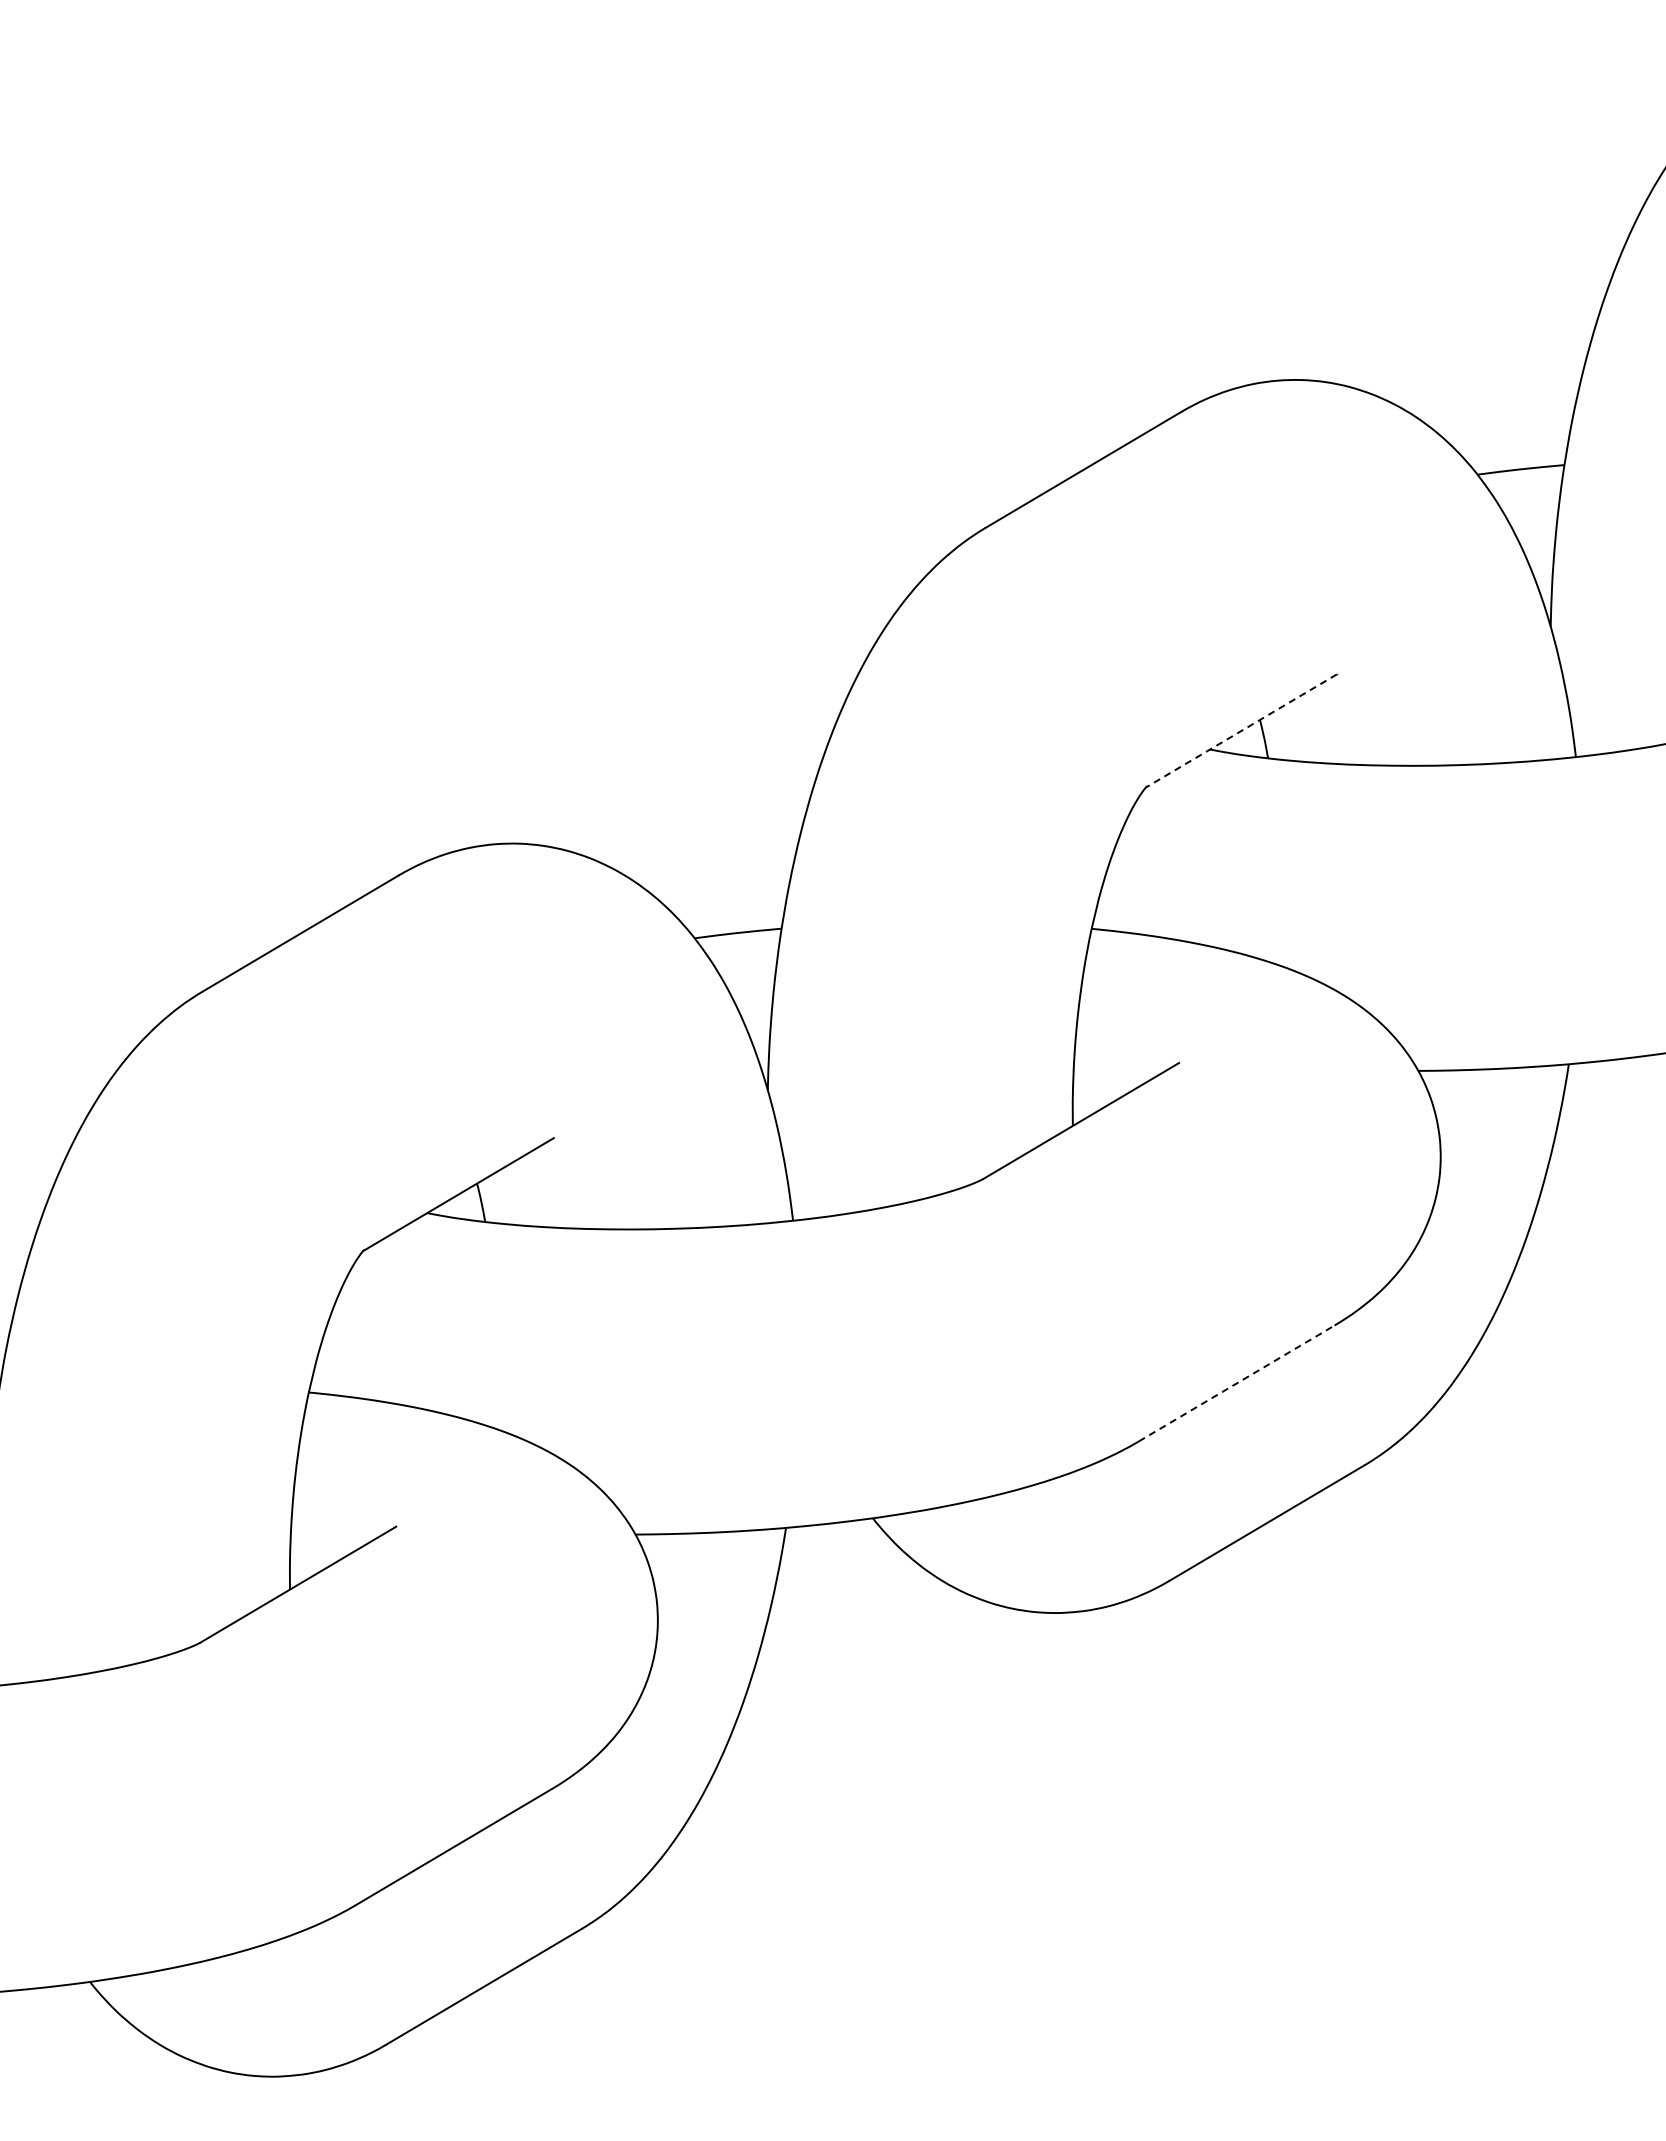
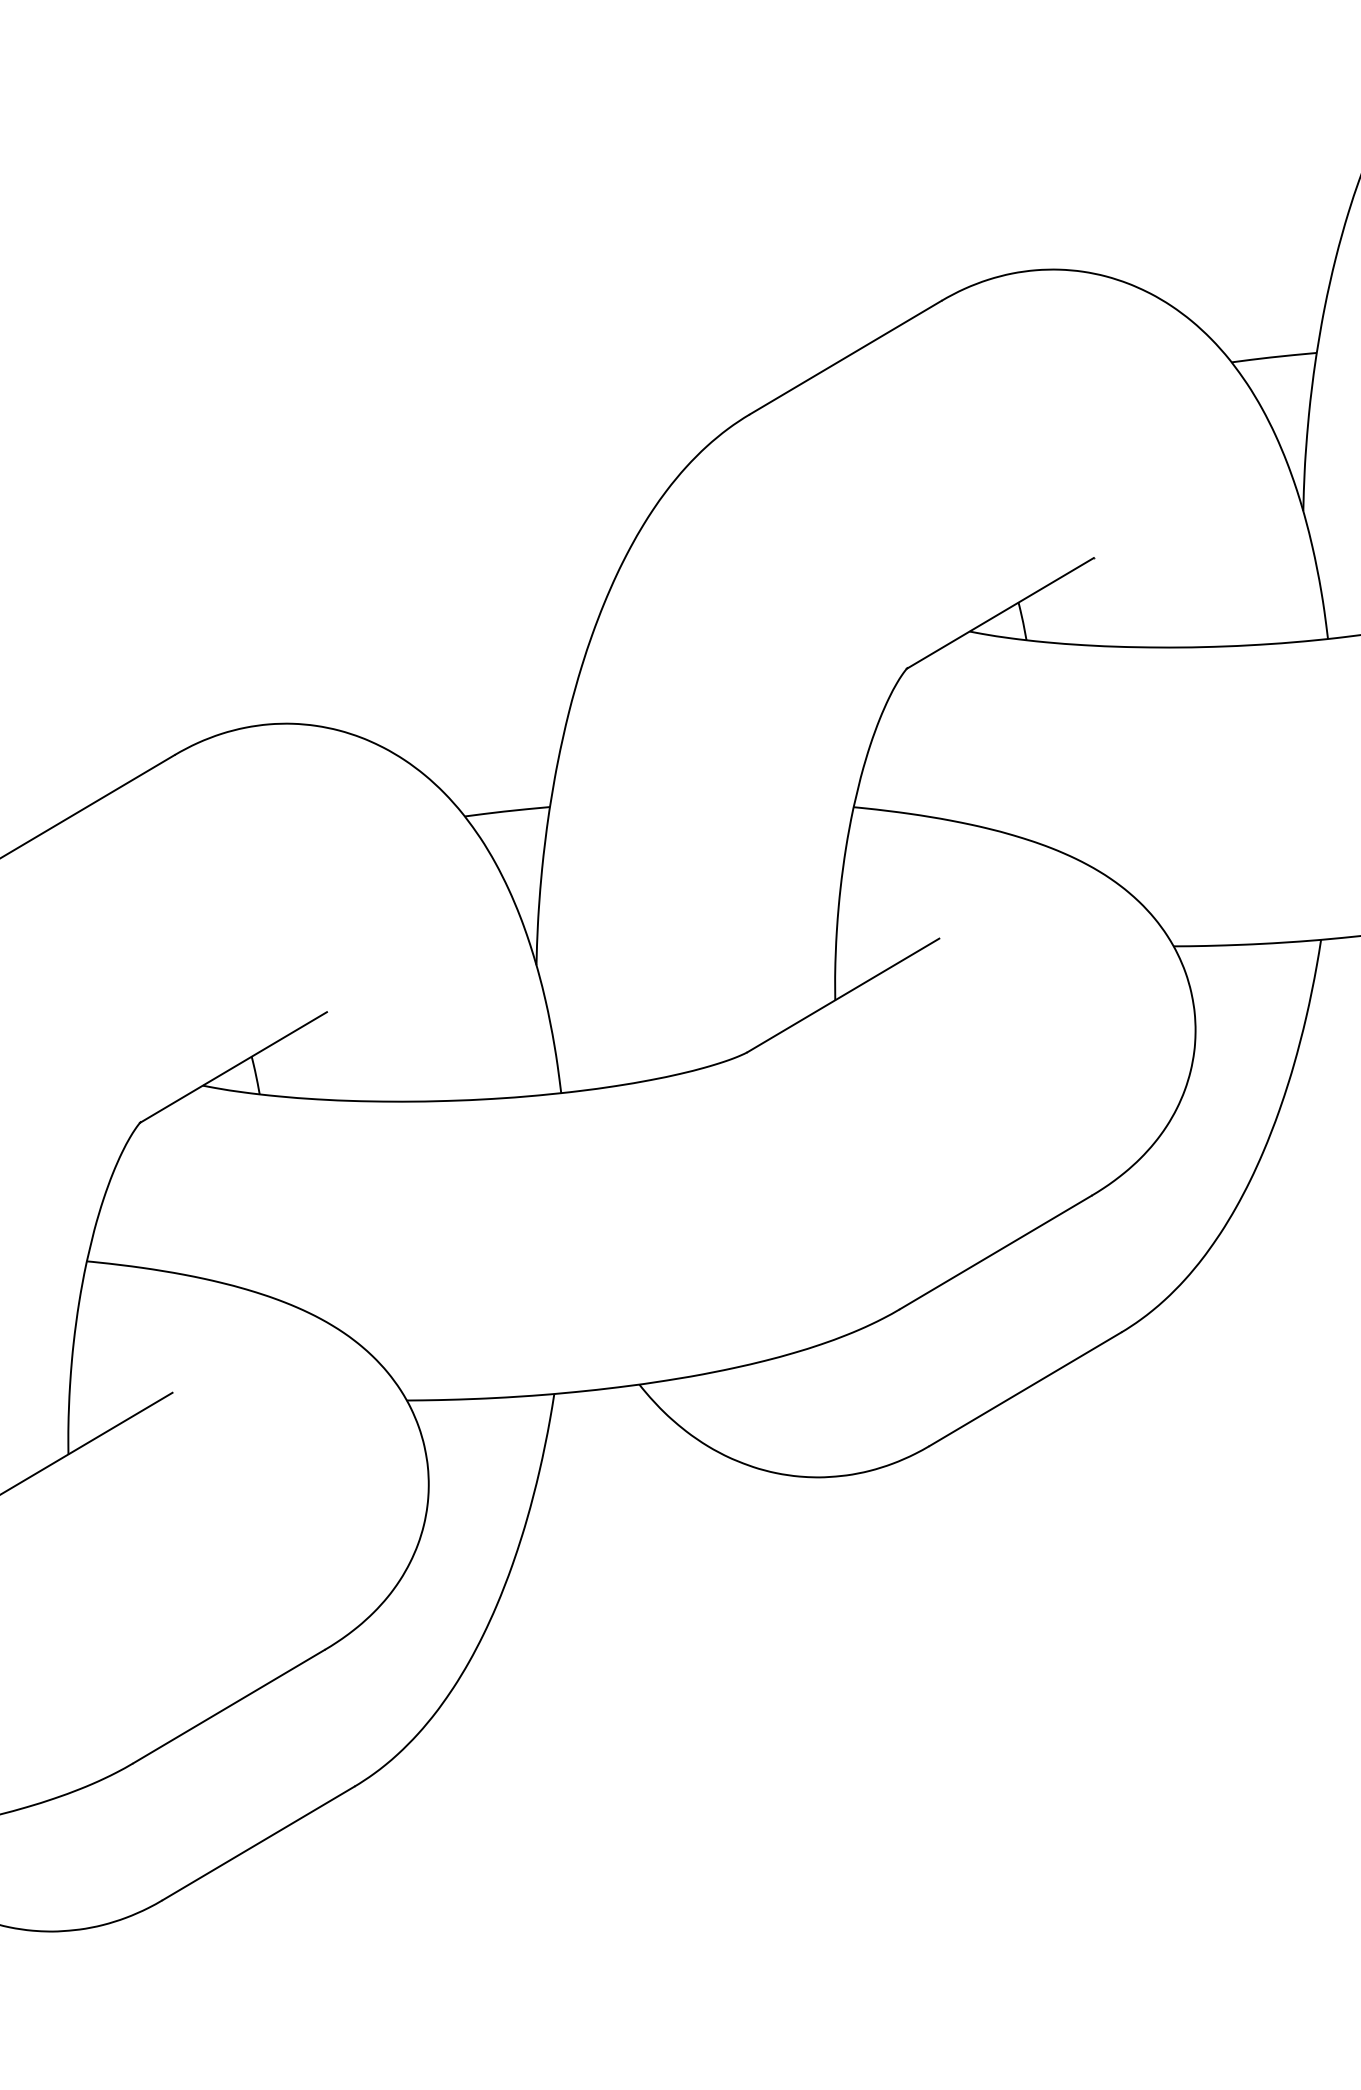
line: (1241, 731) -> (1000, 613), dashed -> solid
line: (1236, 1383) -> (995, 1252), dashed -> solid

